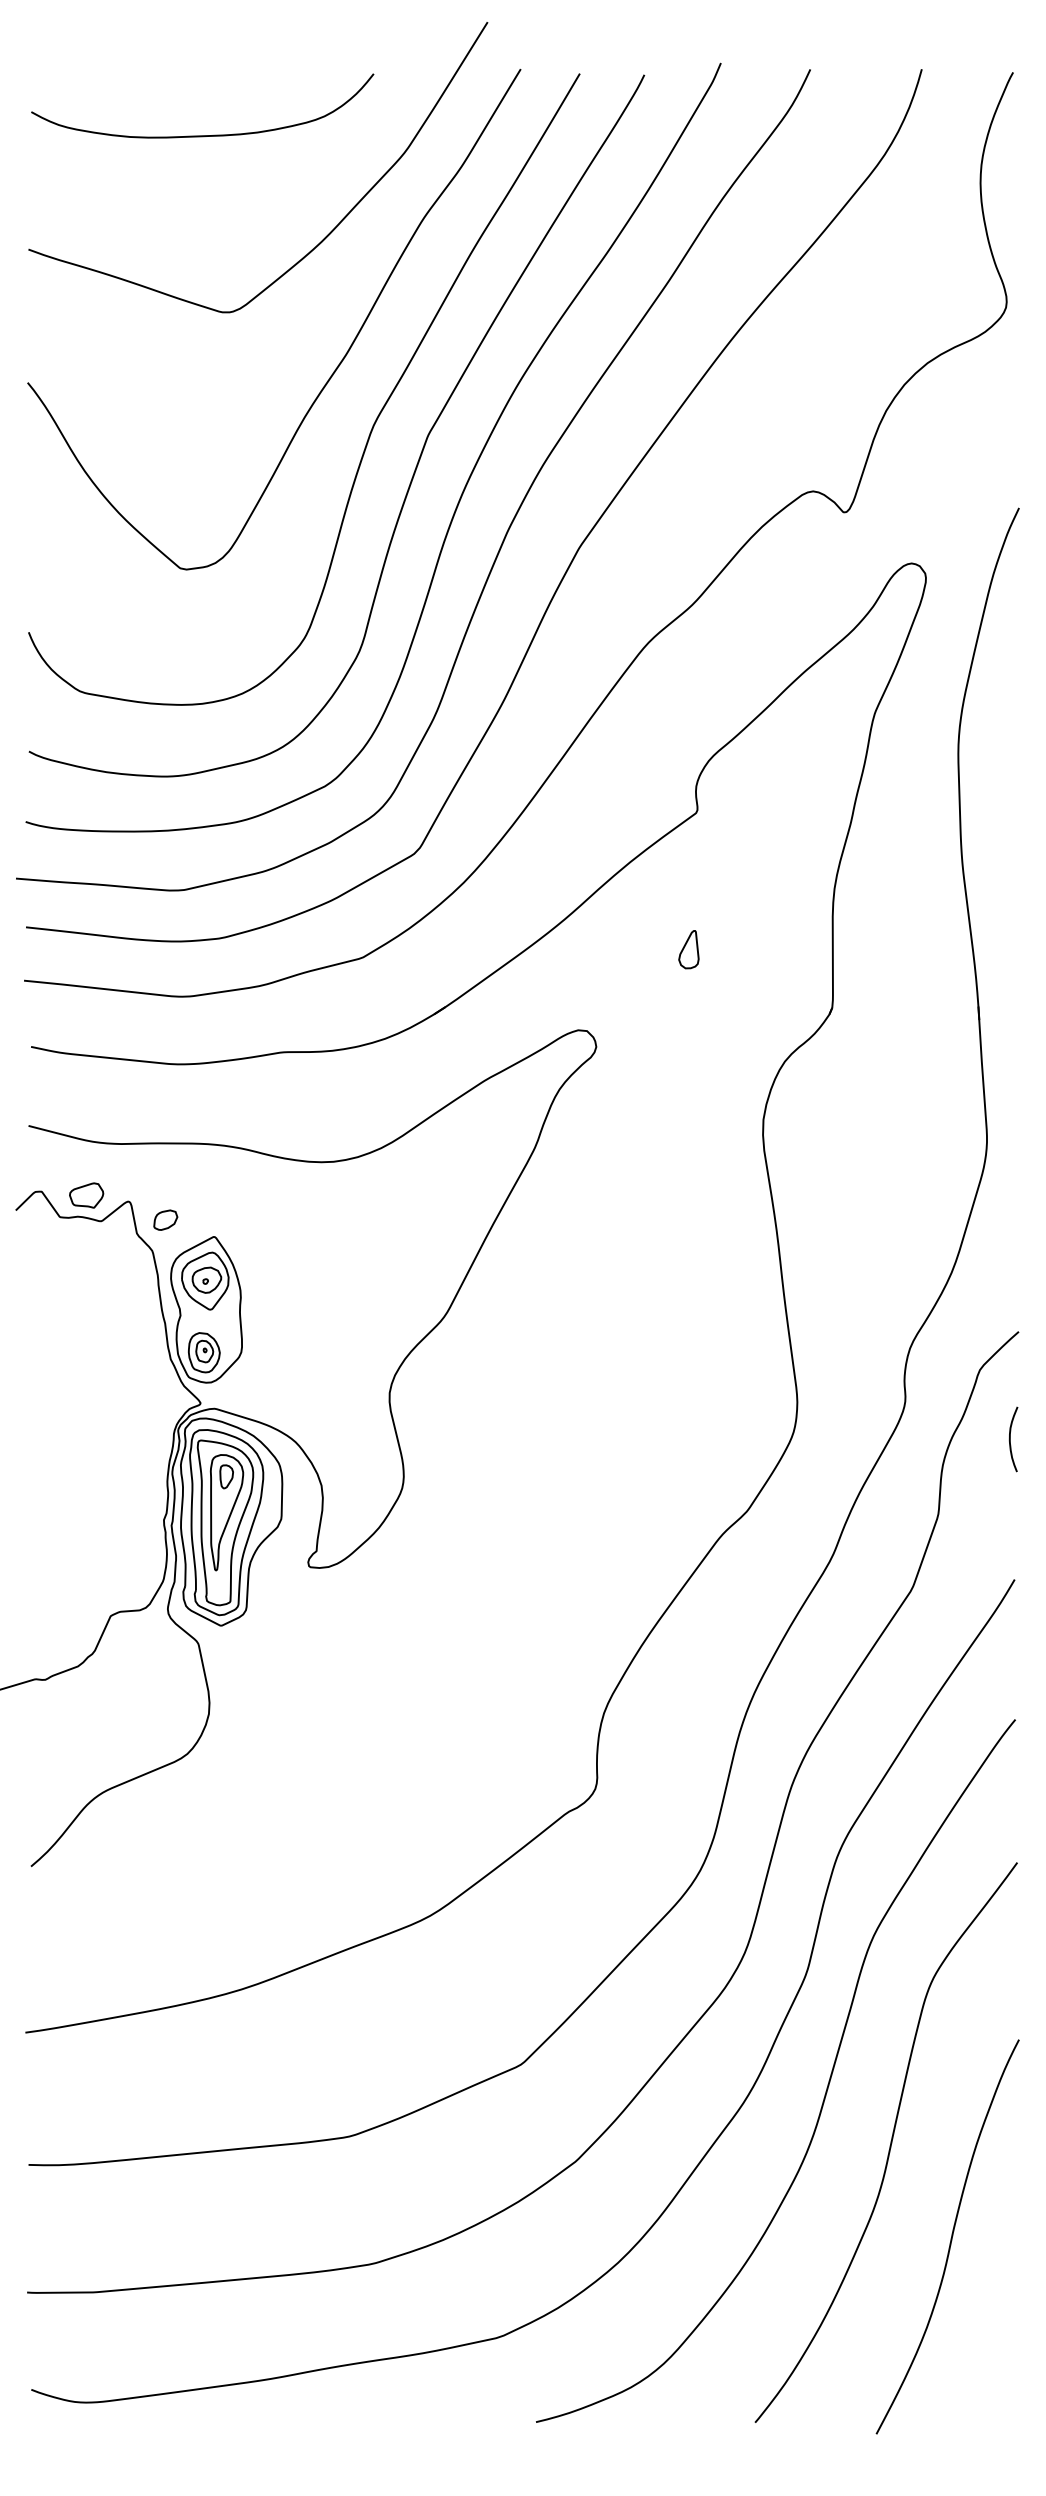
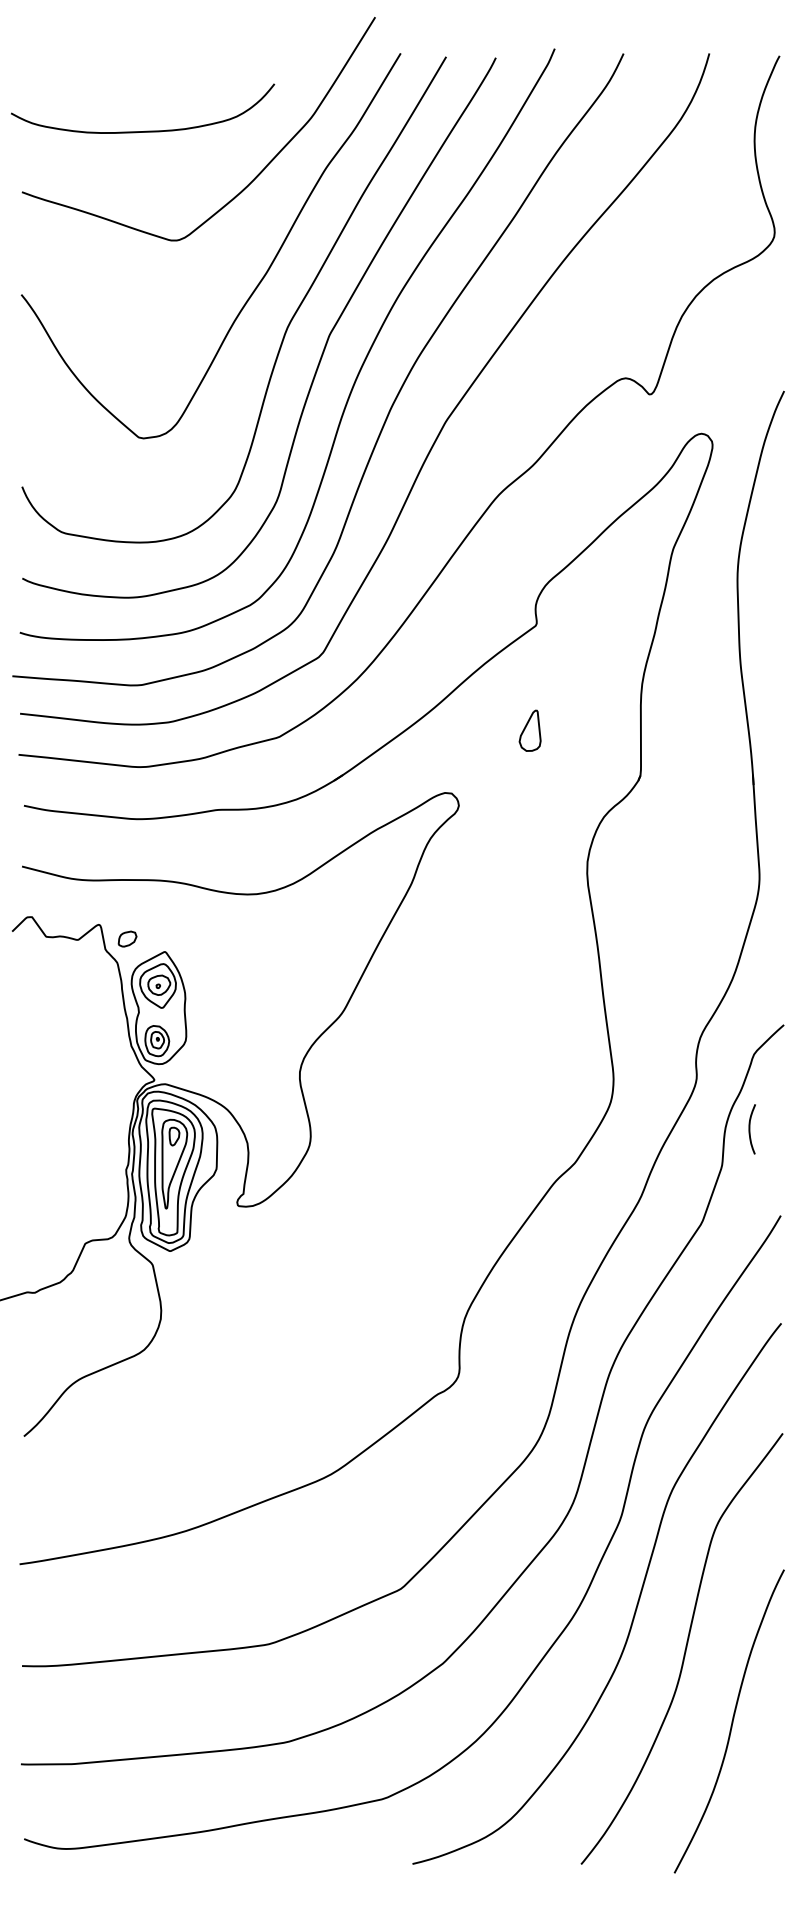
curve: (202, 135) -> (142, 131), moved
part: (688, 949) -> (529, 730), size x1.4
part: (86, 1195) -> (66, 920), removed
curve: (1010, 1439) -> (749, 1129), moved

